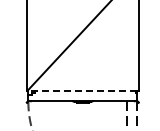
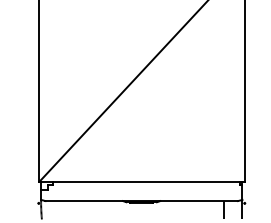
line: (82, 91) -> (141, 182), dashed -> solid

